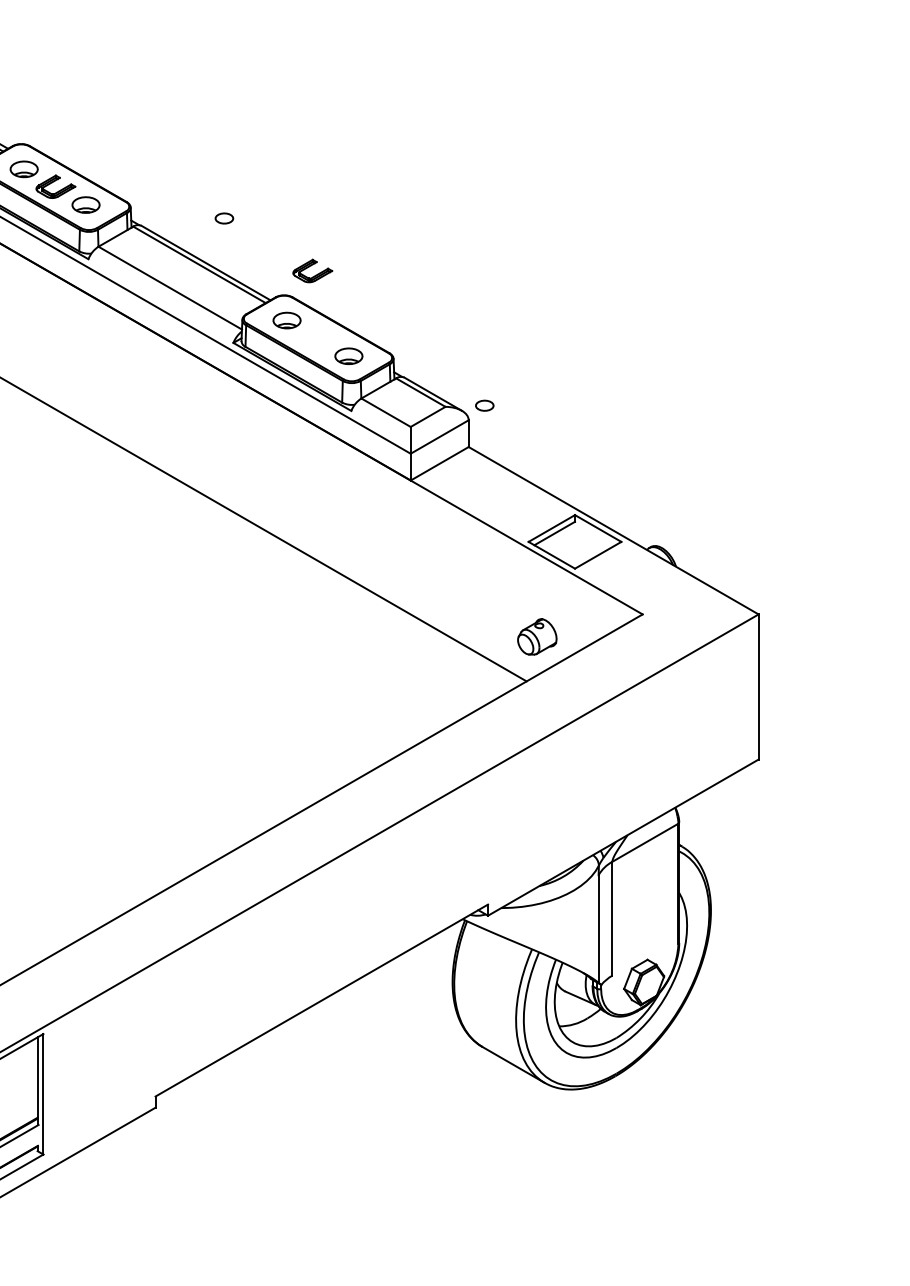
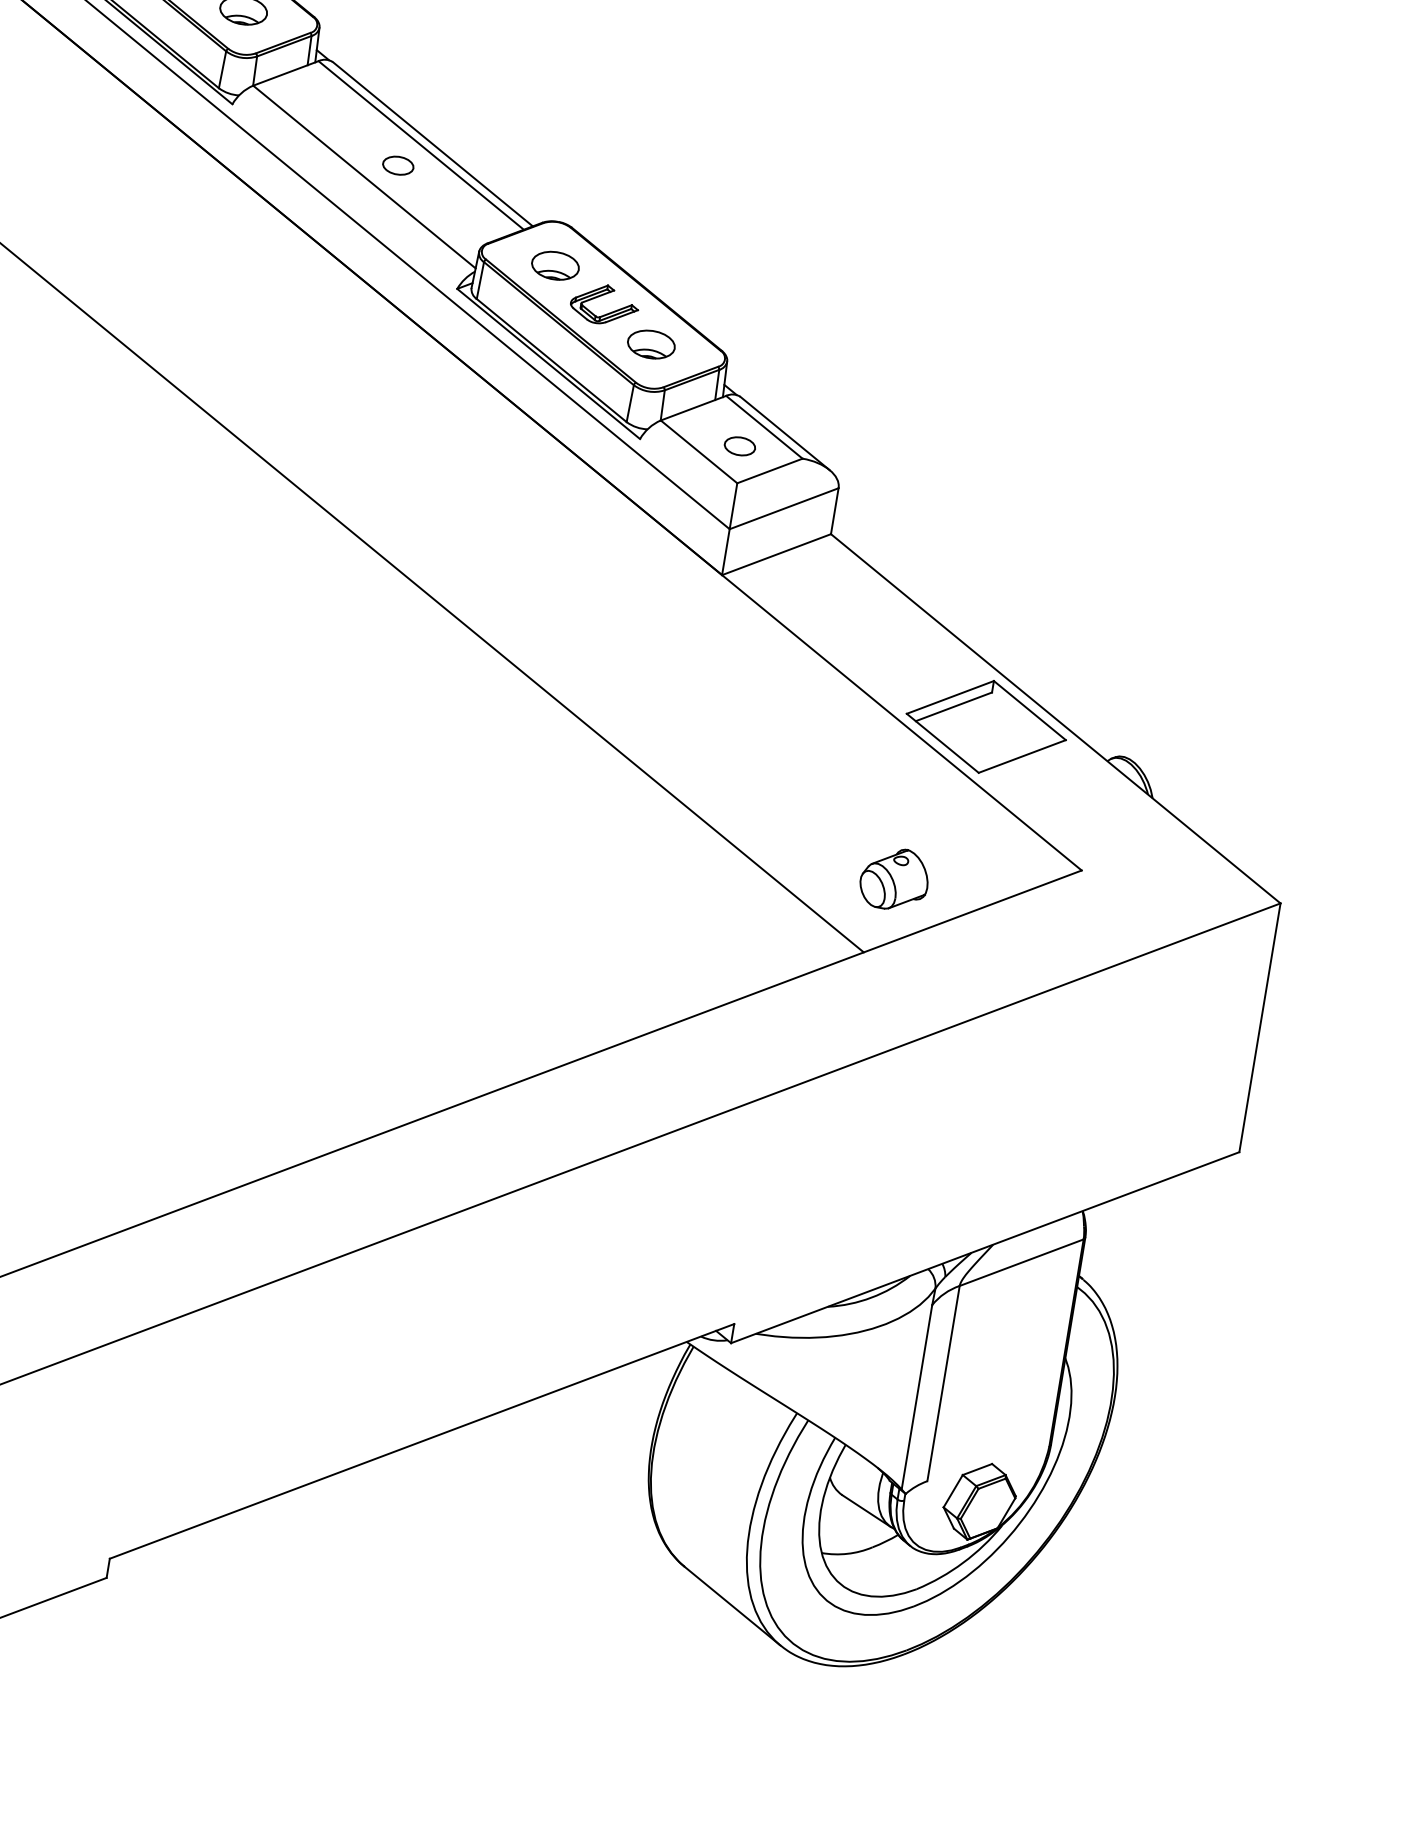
part: (224, 218) -> (398, 165), moved
part: (312, 270) -> (604, 303), moved
part: (484, 405) -> (739, 445), moved

